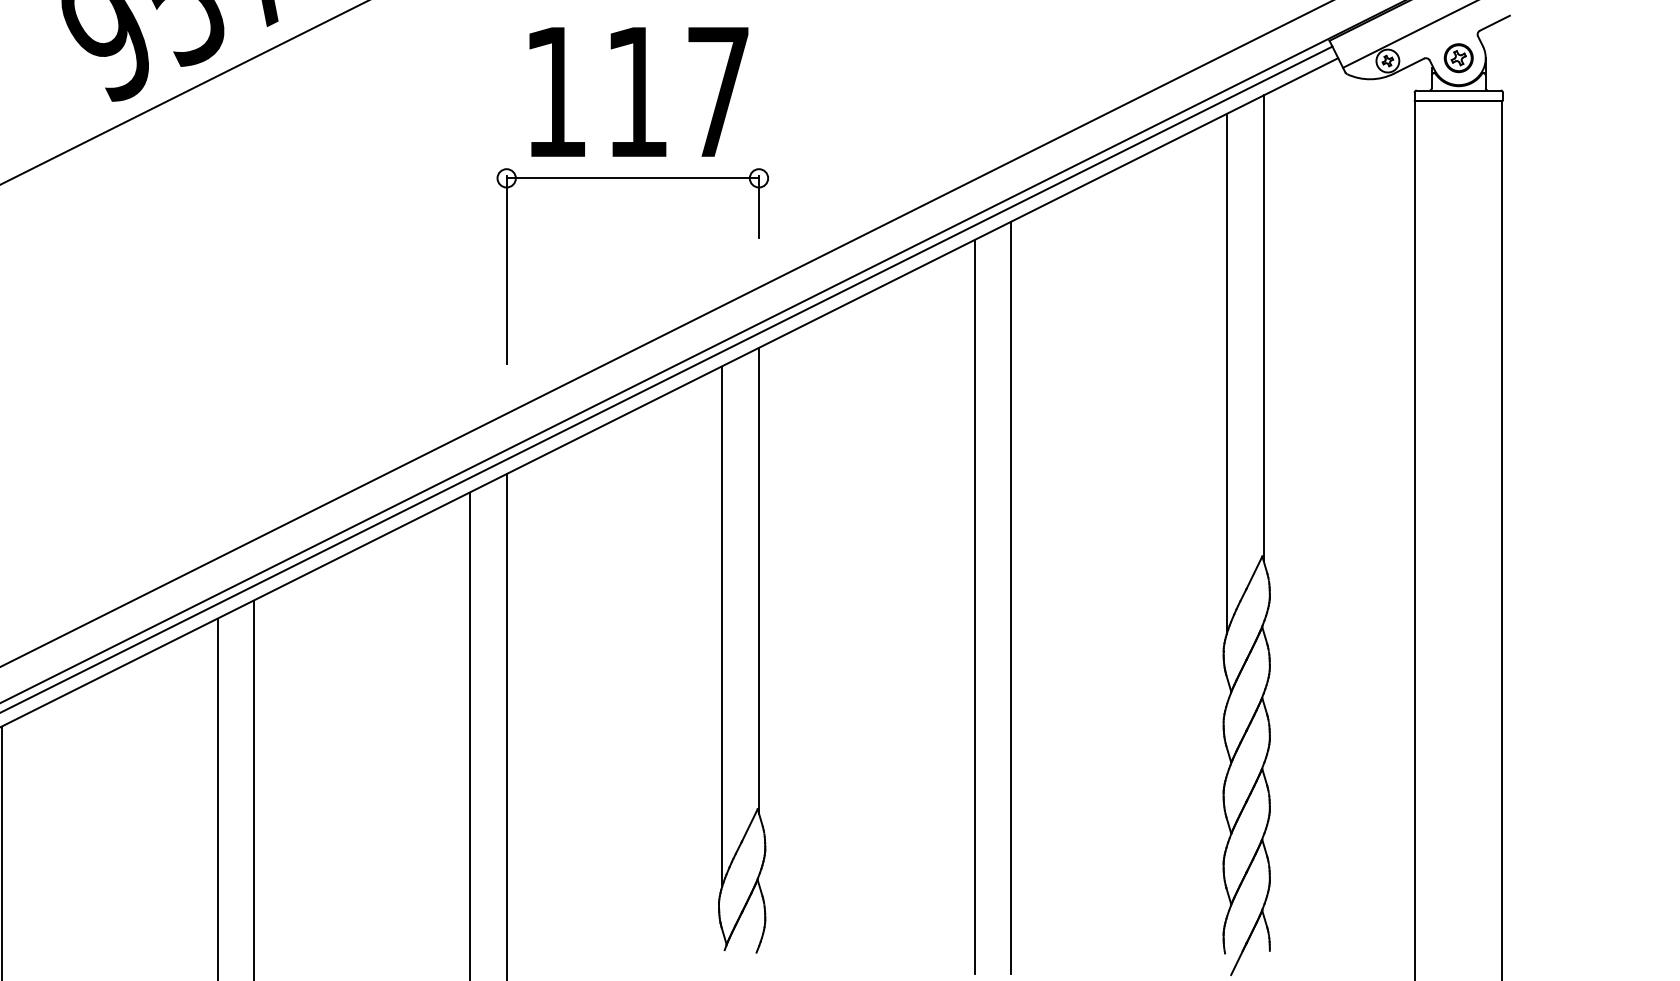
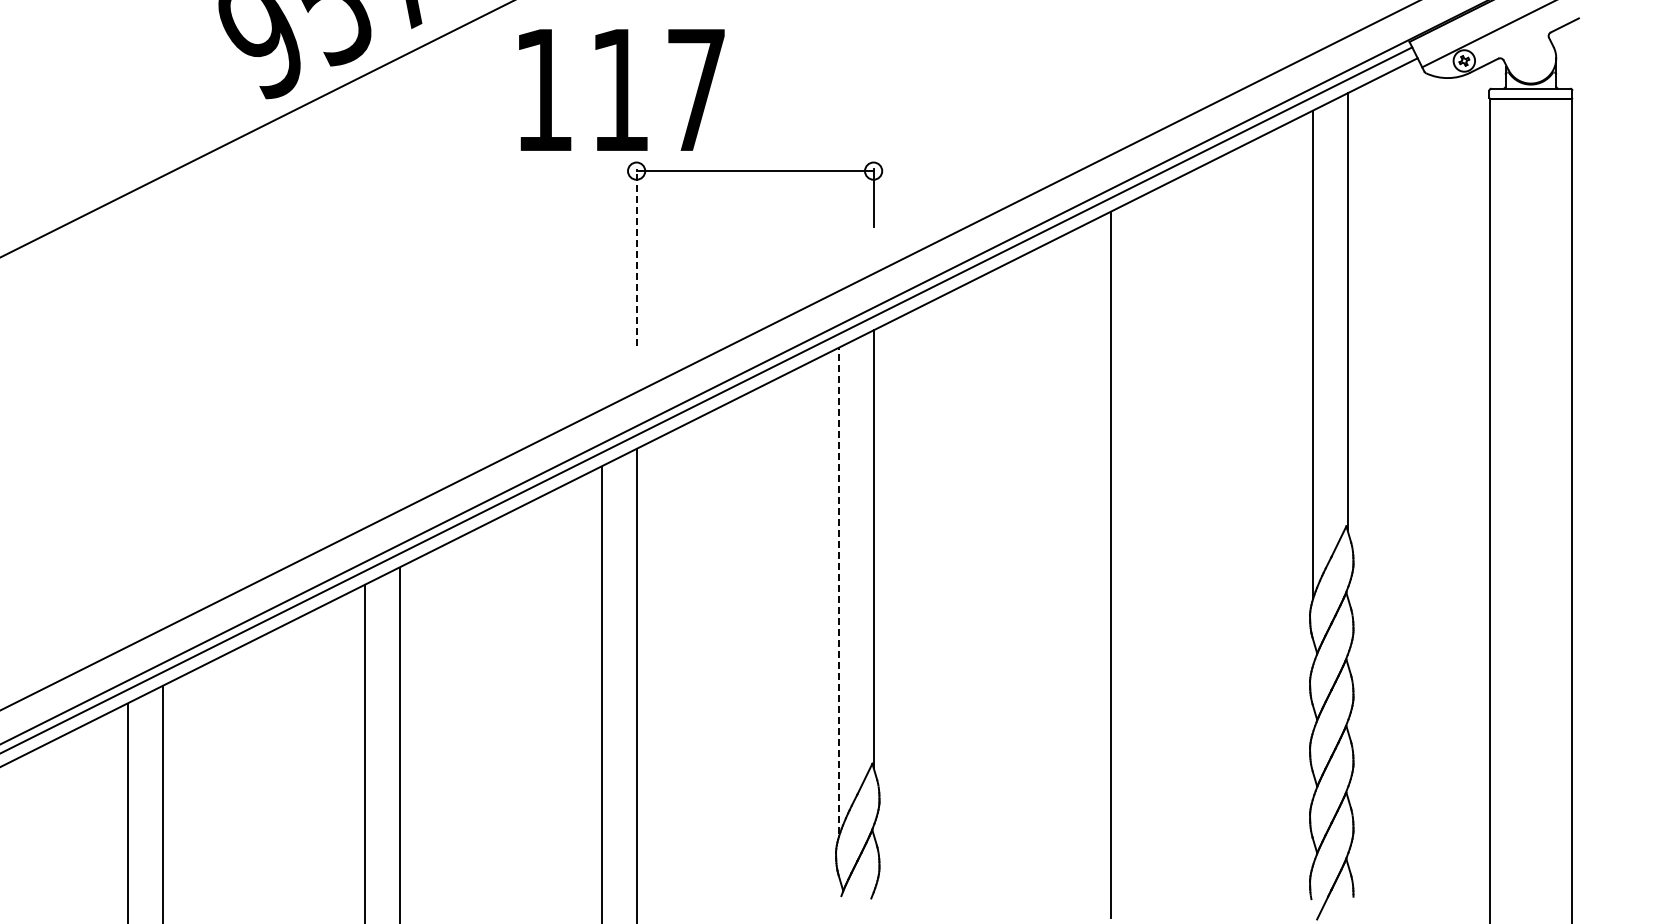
part: (1458, 58) -> (1530, 58), removed
text: (638, 91) -> (621, 89), moved
line: (506, 269) -> (636, 256), solid -> dashed
line: (974, 606) -> (1076, 573), removed
line: (722, 624) -> (839, 590), solid -> dashed

